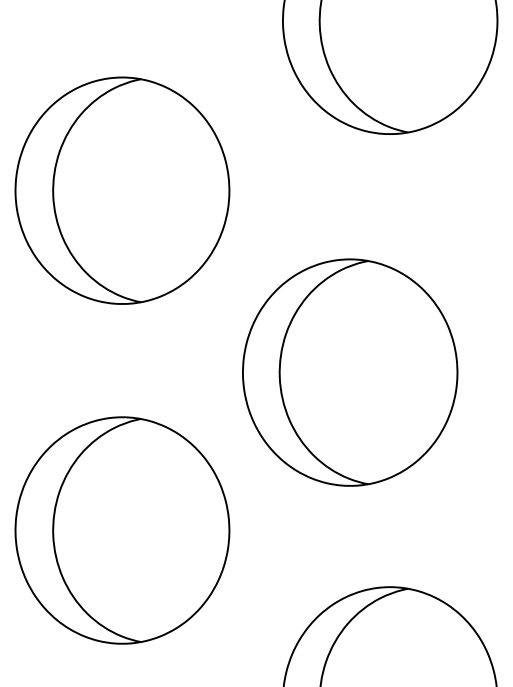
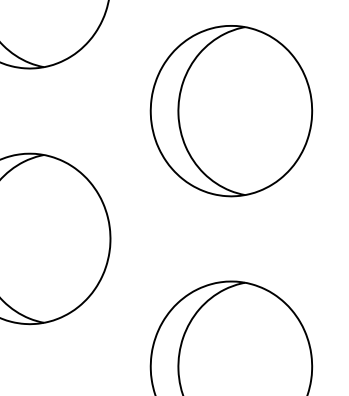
part: (350, 372) -> (231, 110), moved

